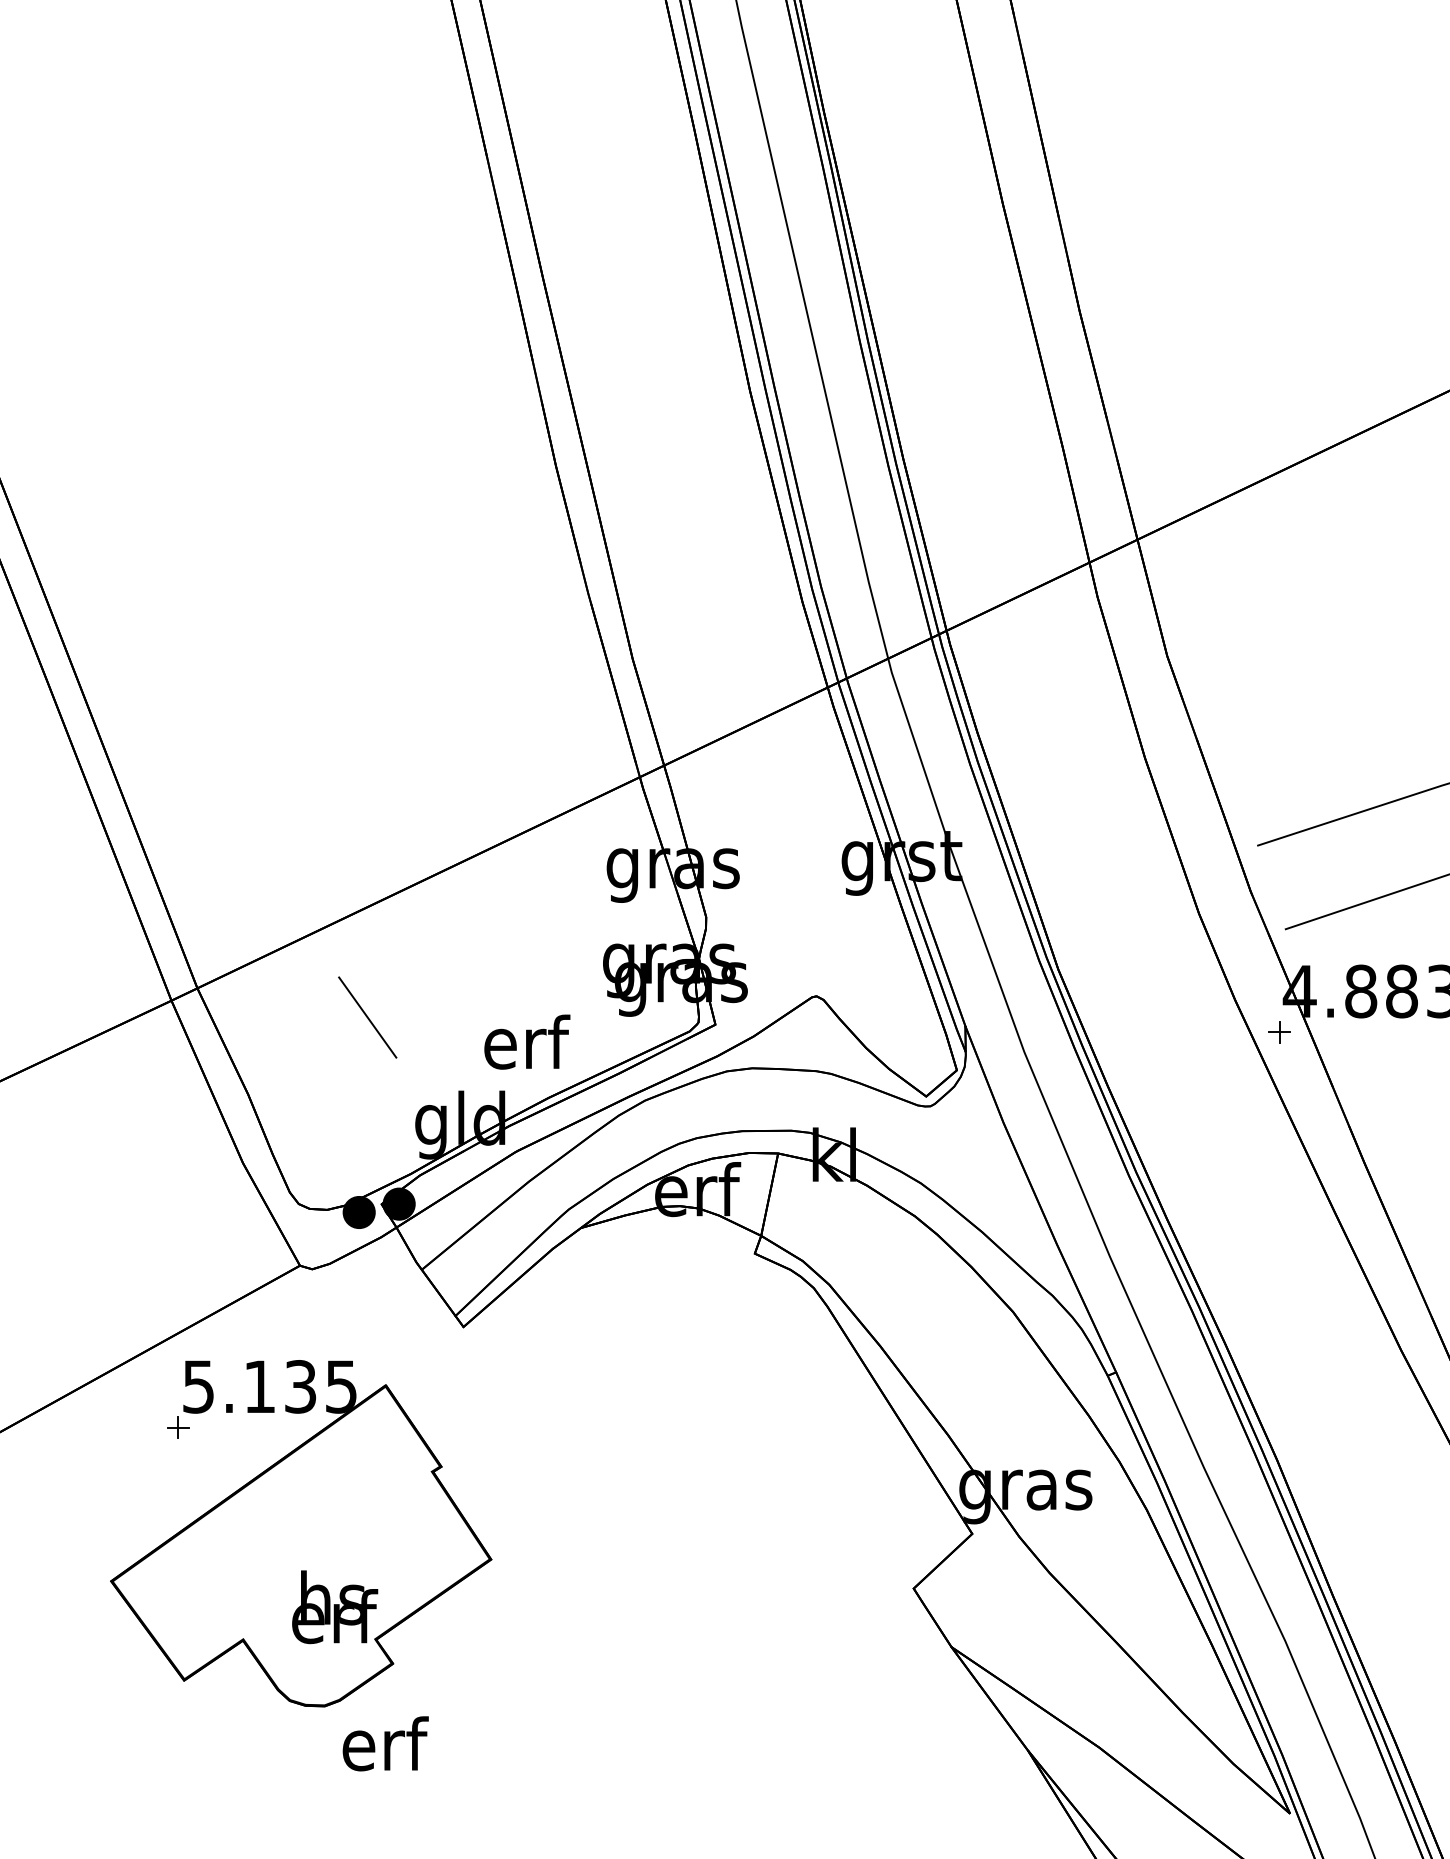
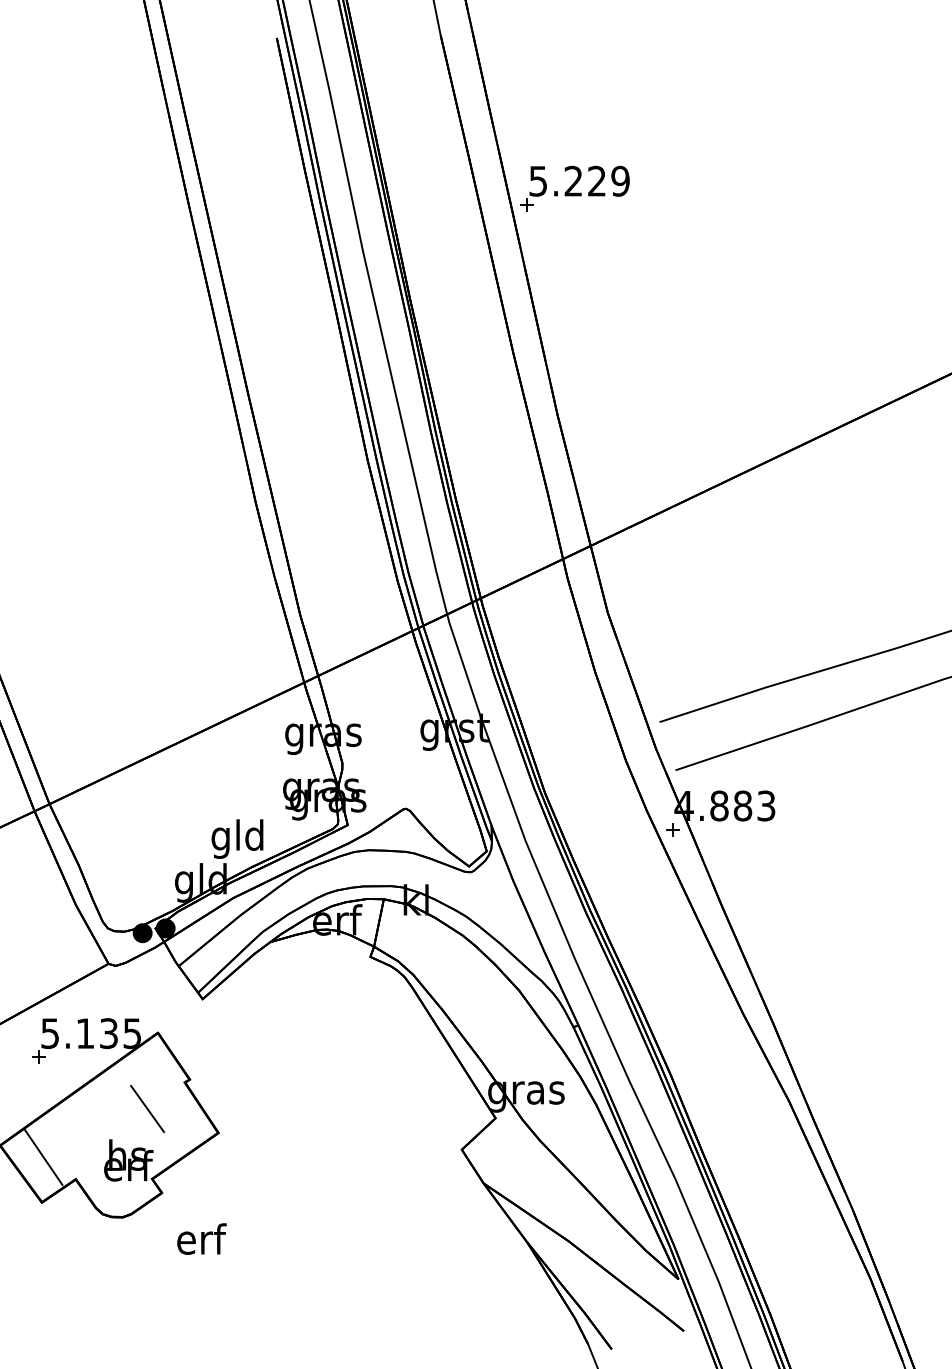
line: (367, 1016) -> (147, 1108), moved
text: (523, 1047) -> (237, 838), erf -> gld
line: (186, 1600) -> (43, 1156), added
text: (384, 1742) -> (201, 1238), moved

